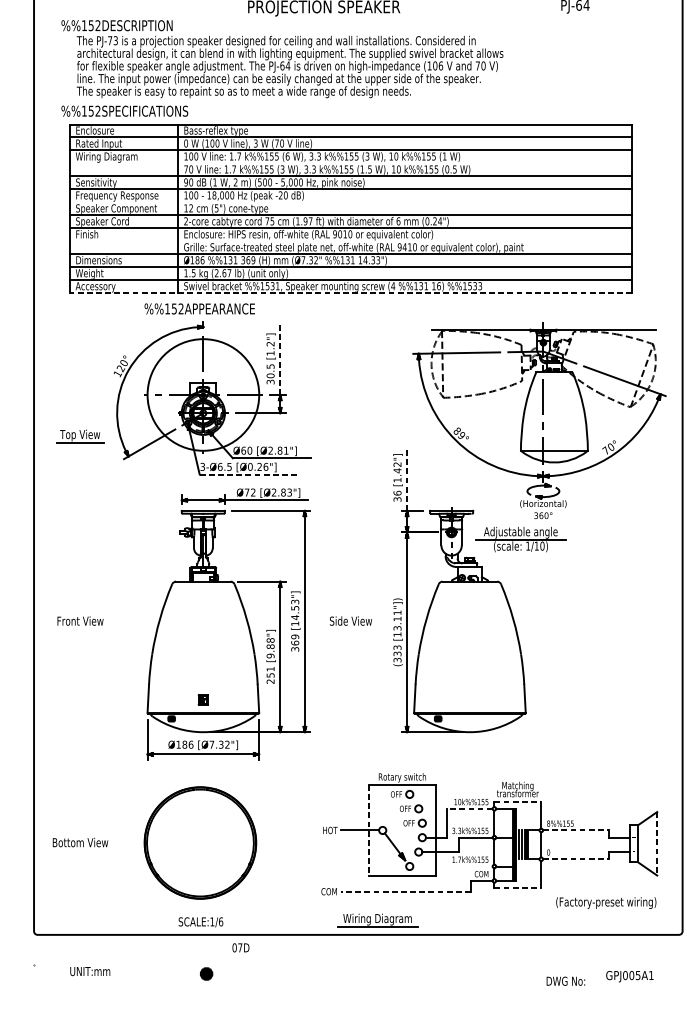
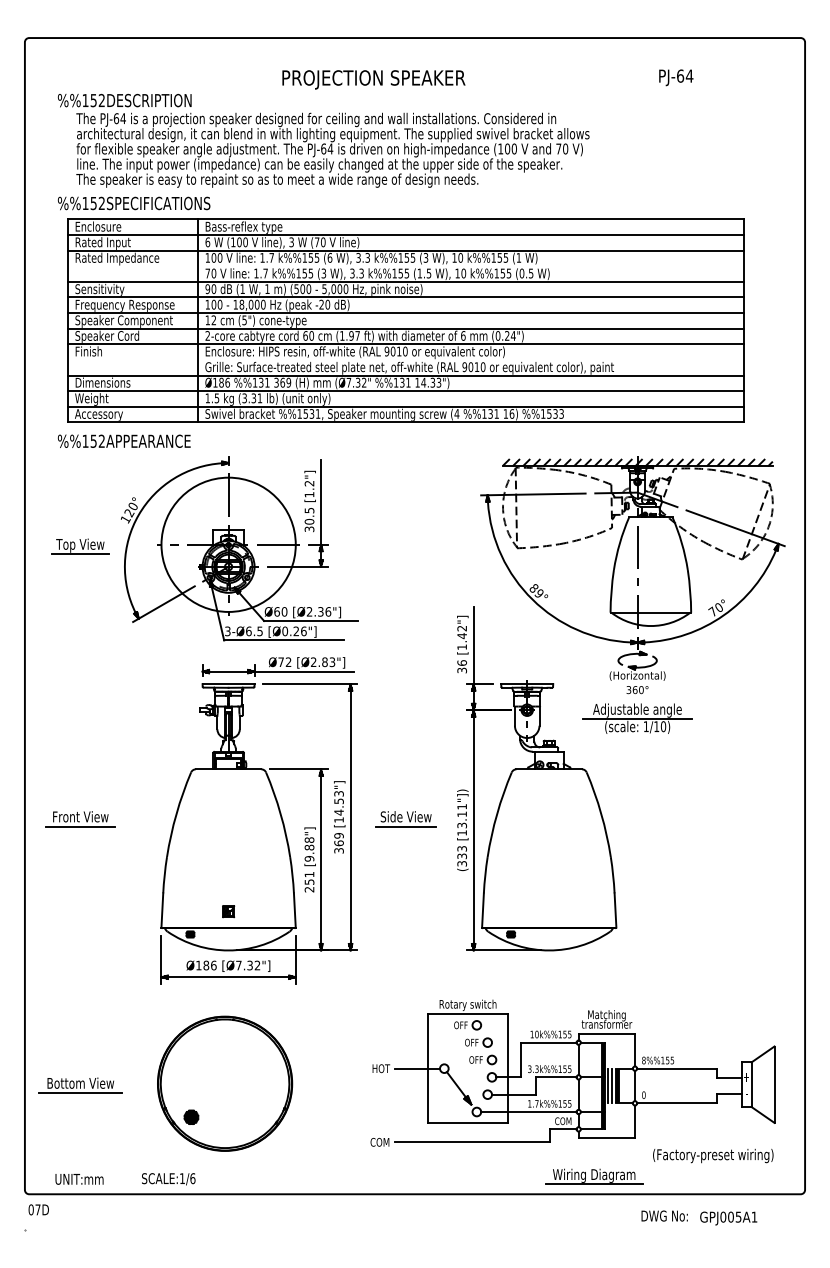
text: (112, 40) -> (119, 118), PJ-73 -> PJ-64
text: (441, 65) -> (514, 148), (106 -> (100
text: (185, 142) -> (207, 241), 0 -> 6
text: (111, 156) -> (117, 258), Wiring Diagram -> Rated Impedance
text: (235, 181) -> (267, 288), 2 -> 1
line: (351, 202) -> (406, 313), added
text: (269, 220) -> (308, 335), 75 -> 60
text: (404, 247) -> (470, 367), 9410 -> 9010
text: (223, 273) -> (252, 398), (2.67 -> (3.31
line: (350, 293) -> (405, 422), dashed -> solid
text: (199, 308) -> (123, 440), moved
hatch: (543, 326) -> (637, 462), added
line: (280, 358) -> (321, 501), dashed -> solid
part: (80, 436) -> (80, 546), moved
text: (283, 450) -> (324, 611), [Ø2.81"] -> [Ø2.36"]
line: (249, 474) -> (283, 640), dashed -> solid
line: (406, 478) -> (473, 645), dashed -> solid
part: (520, 539) -> (637, 718), moved
line: (80, 629) -> (80, 826), added
line: (350, 629) -> (405, 826), added
line: (518, 802) -> (607, 1034), dashed -> solid
line: (469, 808) -> (548, 1042), dashed -> solid
line: (369, 830) -> (428, 1068), dashed -> solid
line: (575, 830) -> (676, 1068), dashed -> solid
line: (657, 844) -> (774, 1085), dashed -> solid
line: (80, 851) -> (80, 1093), added
line: (575, 859) -> (676, 1103), dashed -> solid
line: (452, 866) -> (528, 1112), added
line: (518, 888) -> (607, 1138), dashed -> solid
line: (406, 891) -> (472, 1142), dashed -> solid
part: (377, 920) -> (594, 1176), moved
text: (200, 922) -> (168, 1179), moved
text: (240, 947) -> (38, 1209), moved
text: (90, 971) -> (79, 1179), moved
part: (206, 973) -> (191, 1116), moved
text: (629, 976) -> (728, 1218), moved
text: (565, 980) -> (664, 1215), moved

